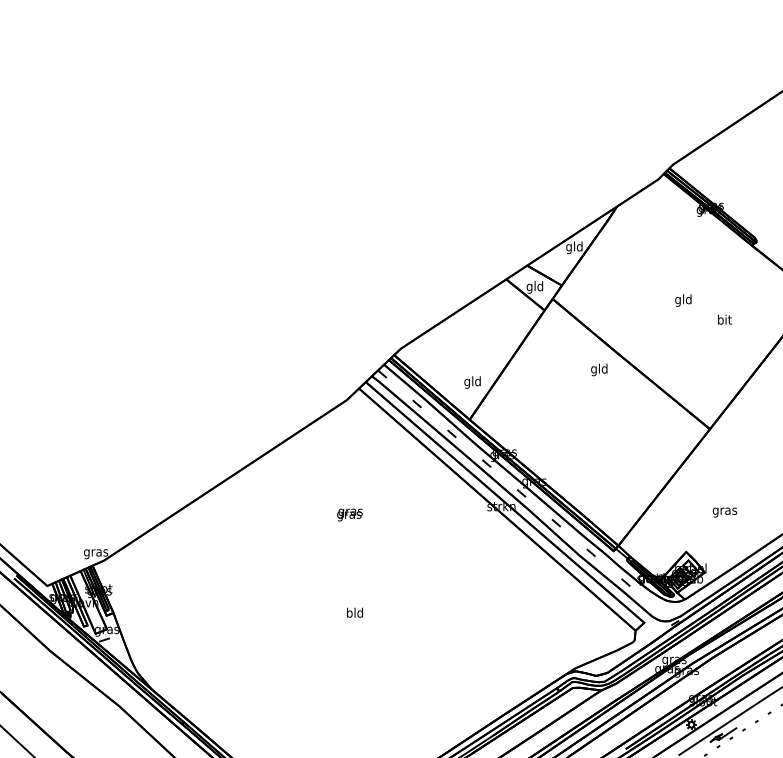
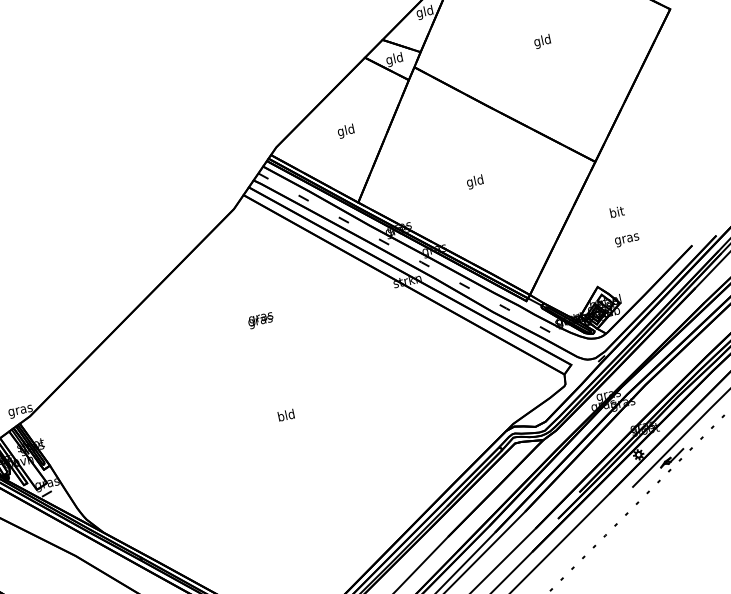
text: (724, 319) -> (616, 211), moved
text: (599, 369) -> (475, 181), moved
text: (472, 382) -> (346, 131), moved

